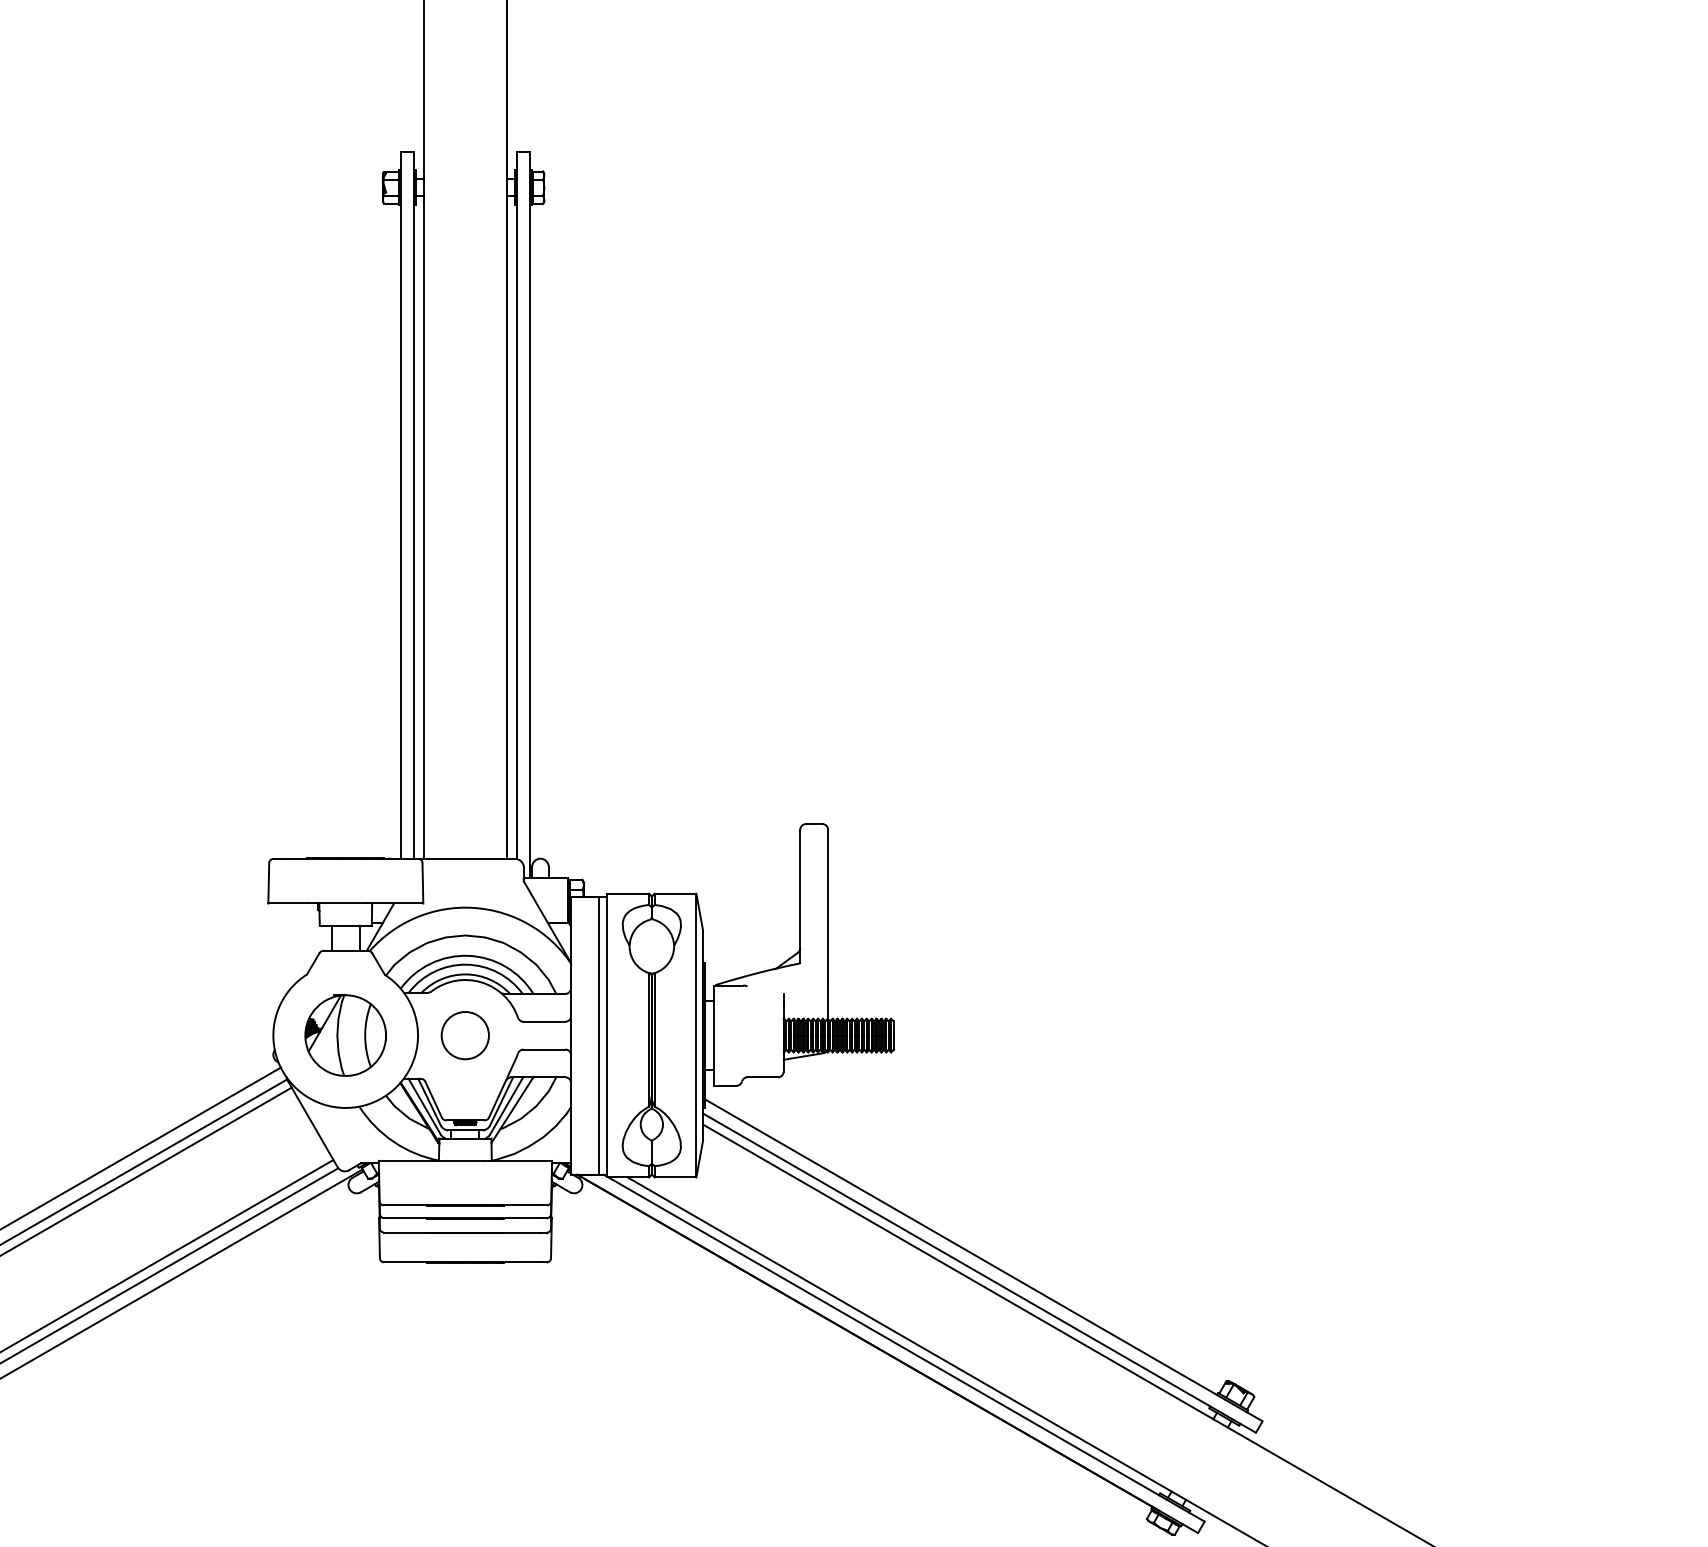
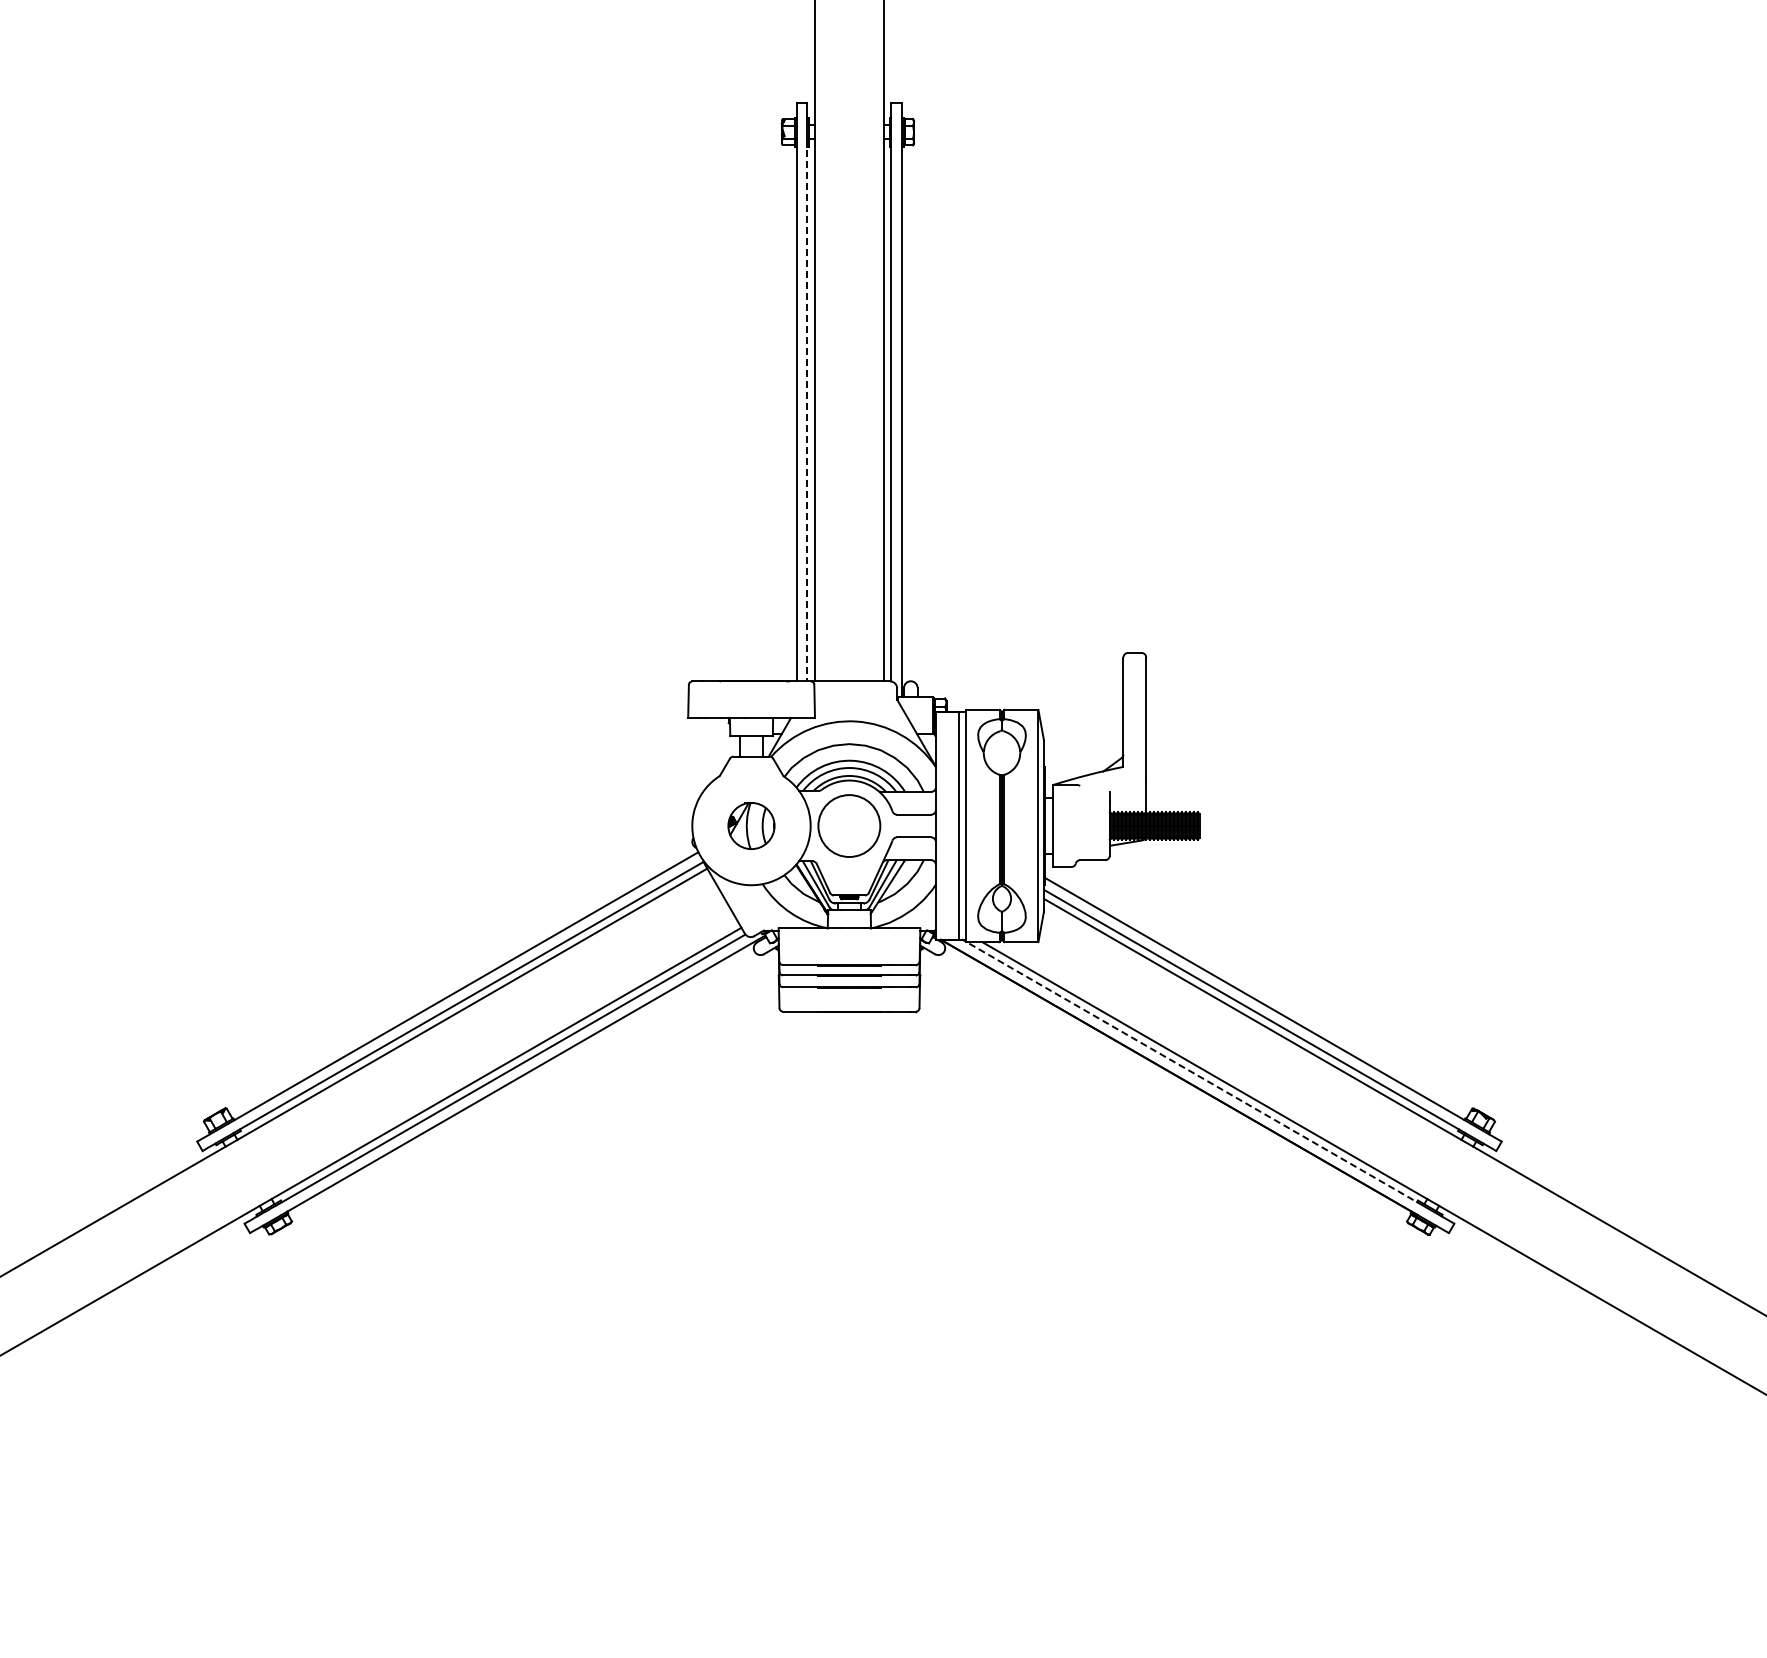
line: (414, 529) -> (807, 411), solid -> dashed
part: (345, 1034) -> (751, 825), size x0.7
circle: (465, 1034) -> (849, 825), size x1.6
line: (887, 1338) -> (1194, 1073), solid -> dashed

